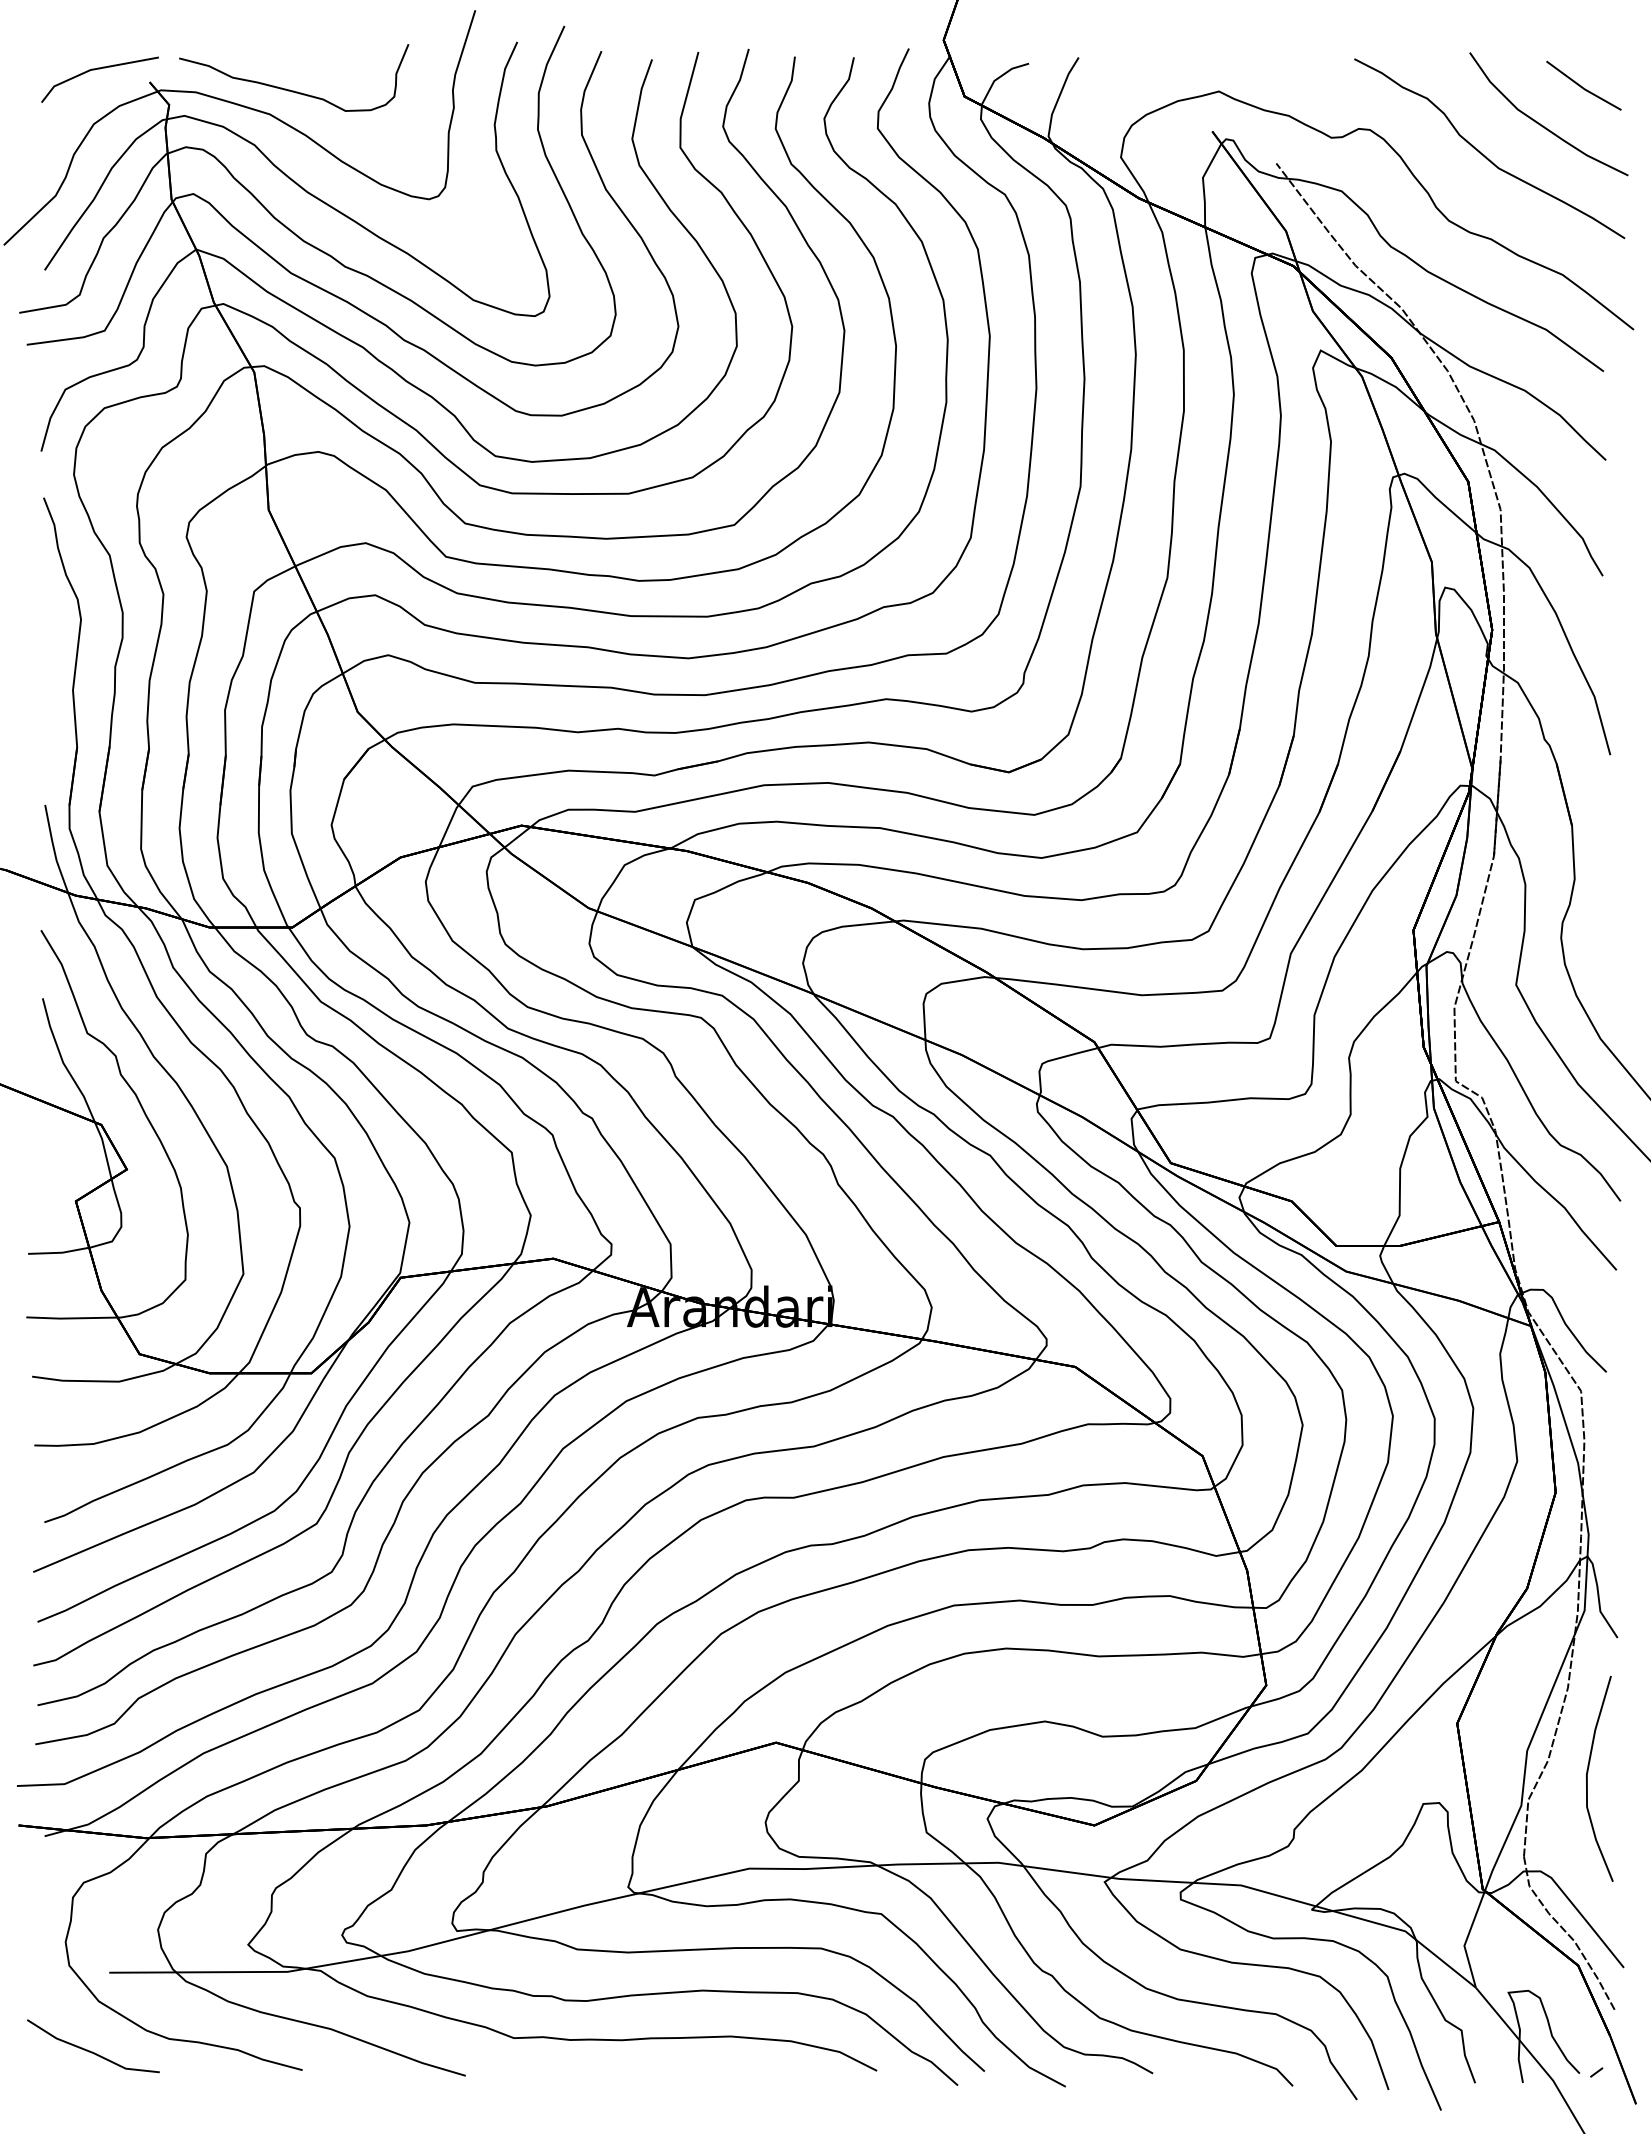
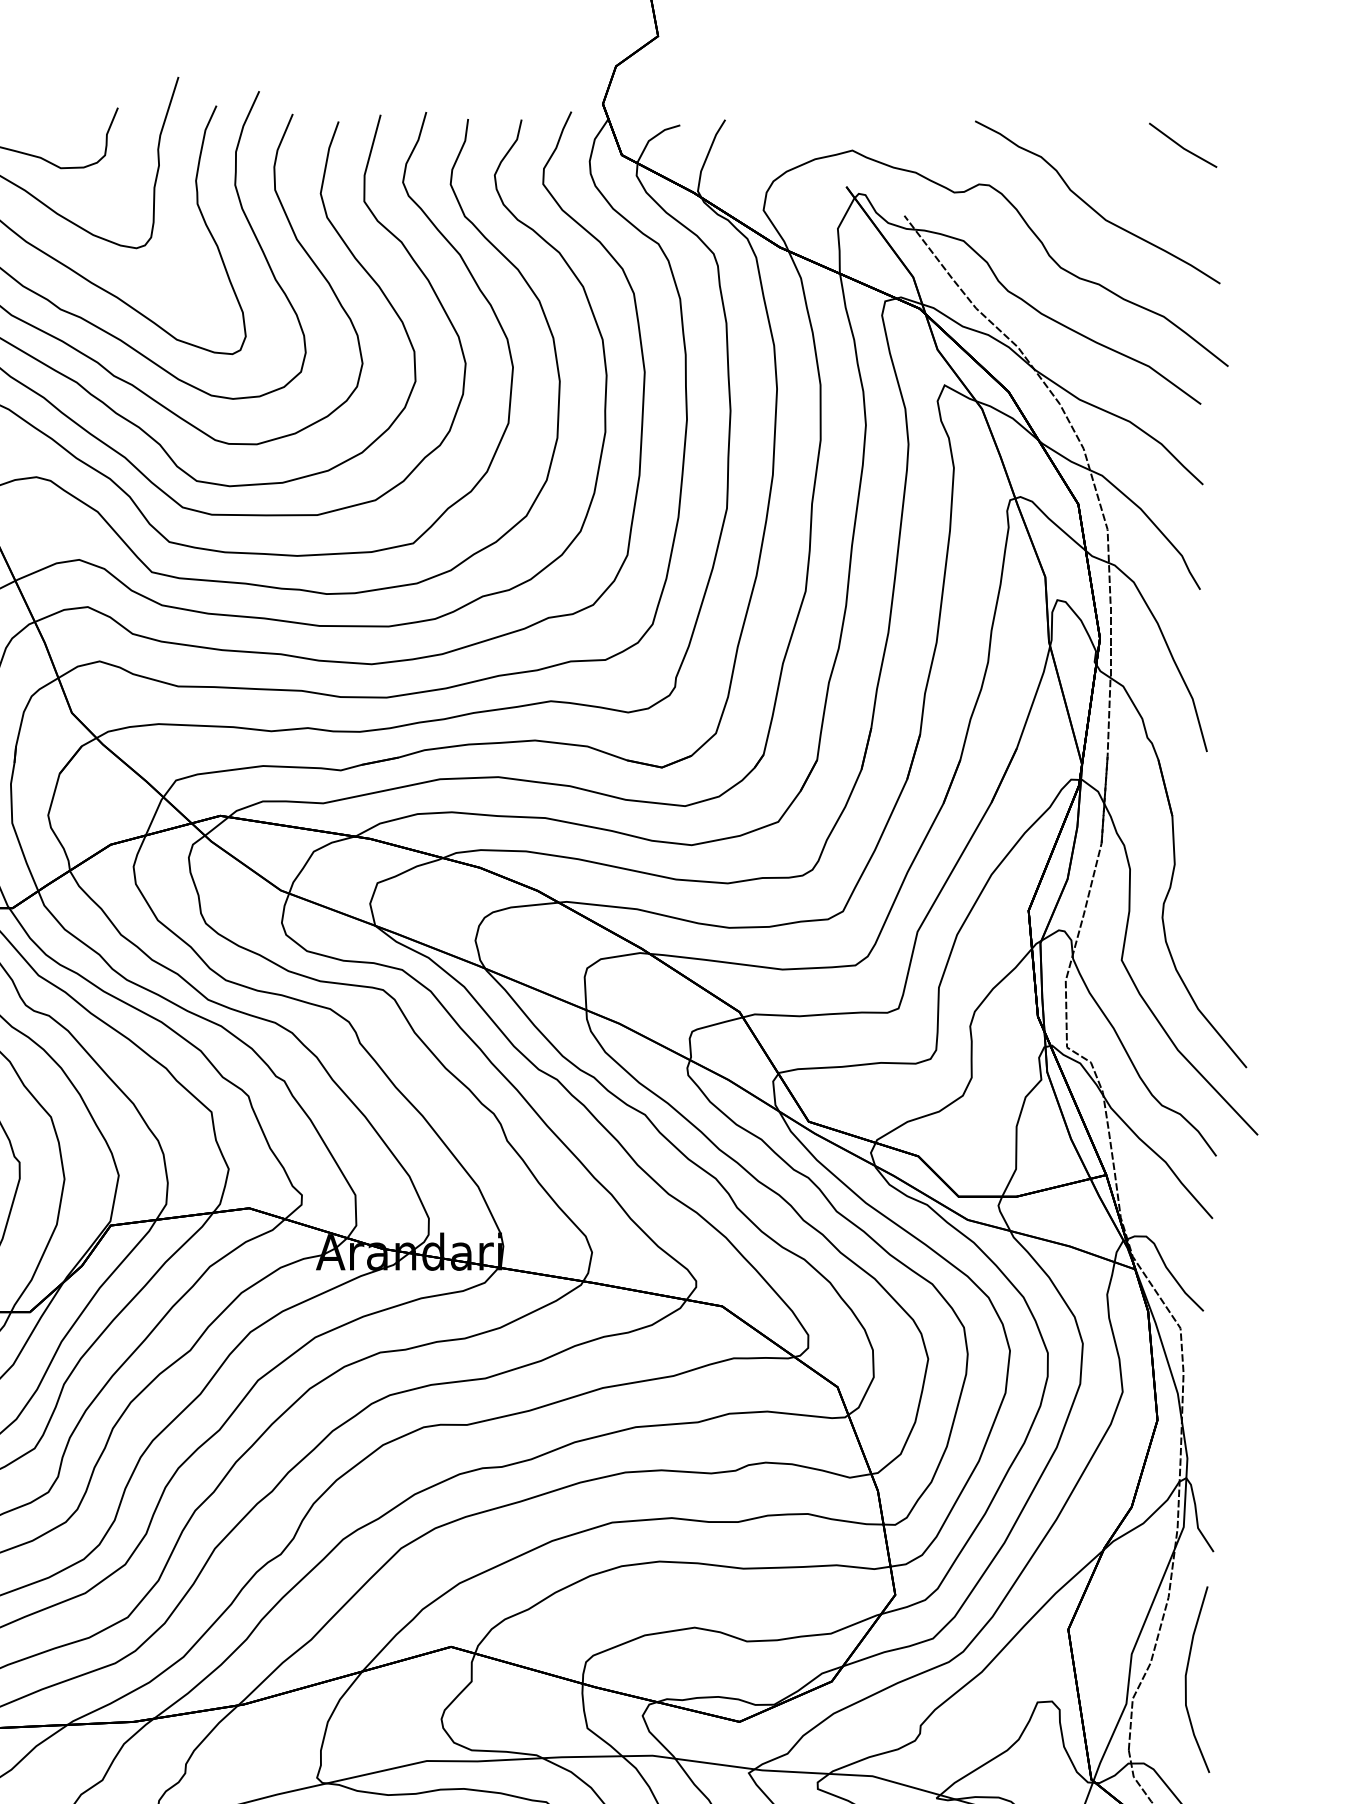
curve: (1540, 123) -> (1143, 179), removed

